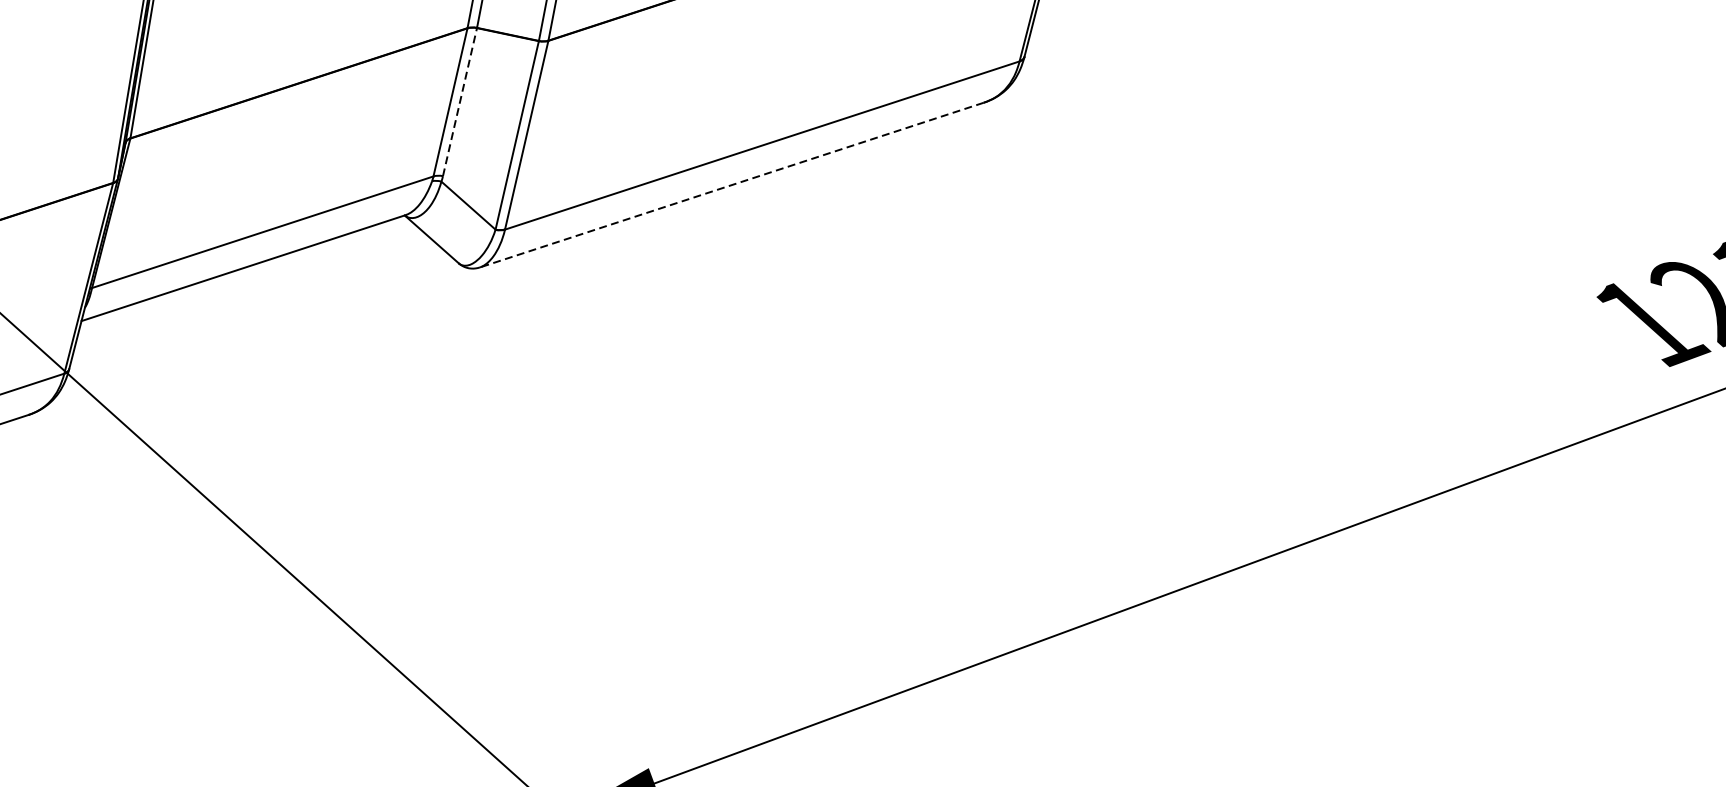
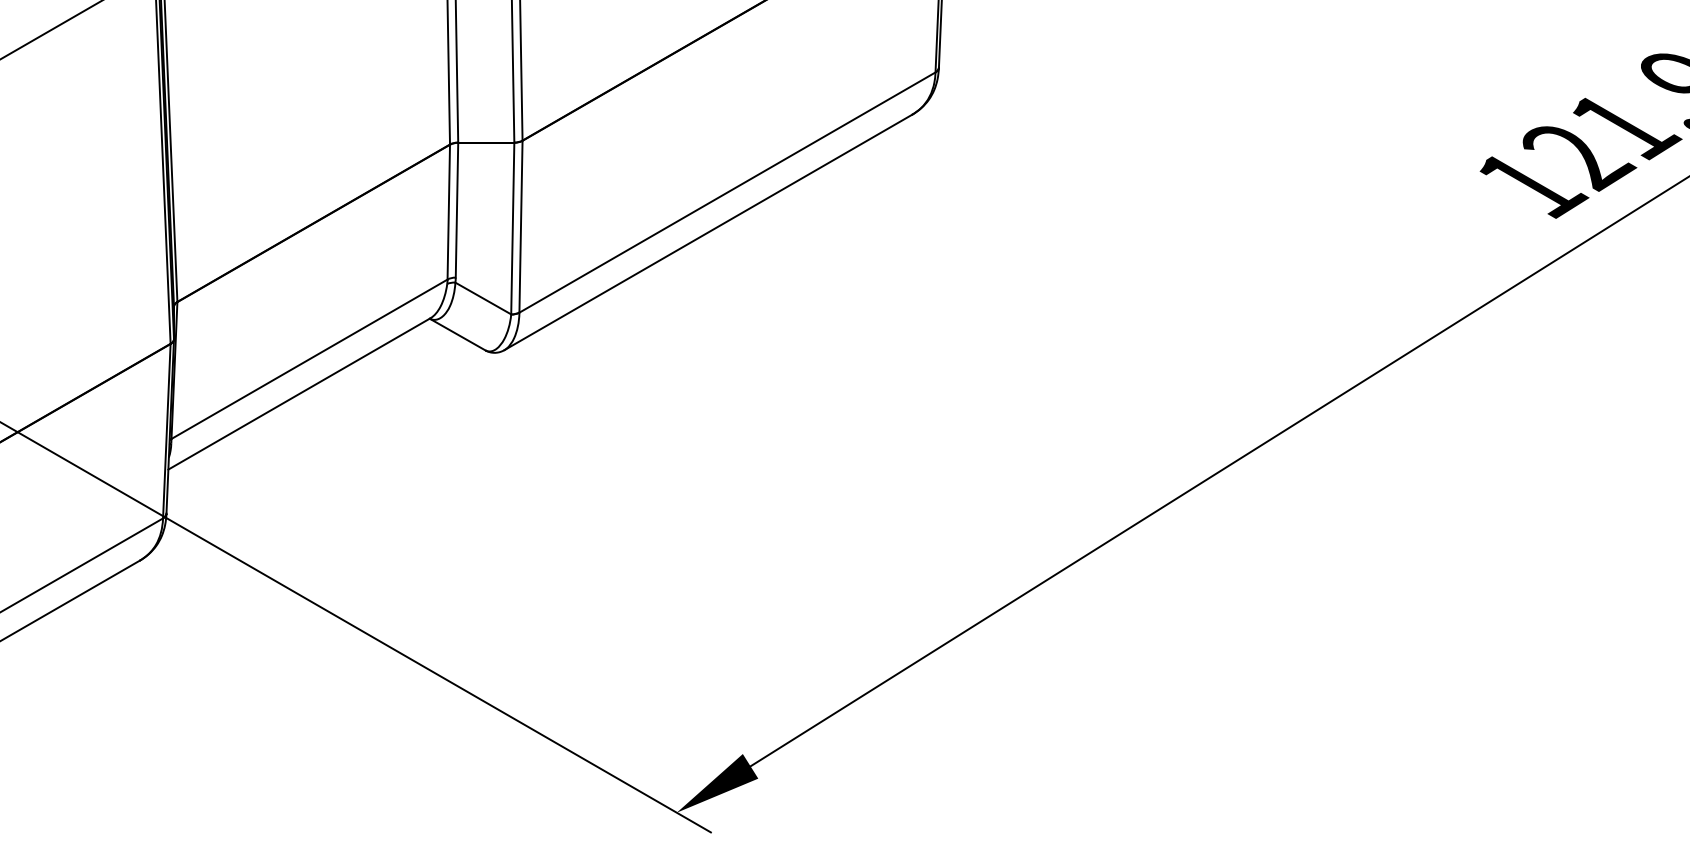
line: (460, 101) -> (457, 209), dashed -> solid
line: (730, 184) -> (707, 232), dashed -> solid

